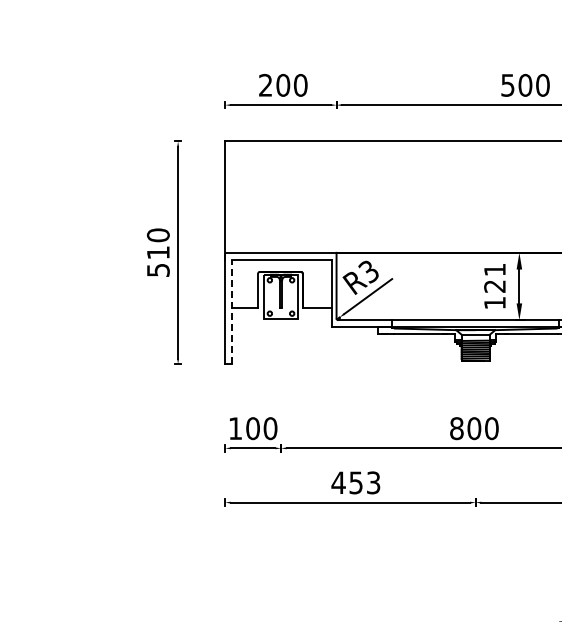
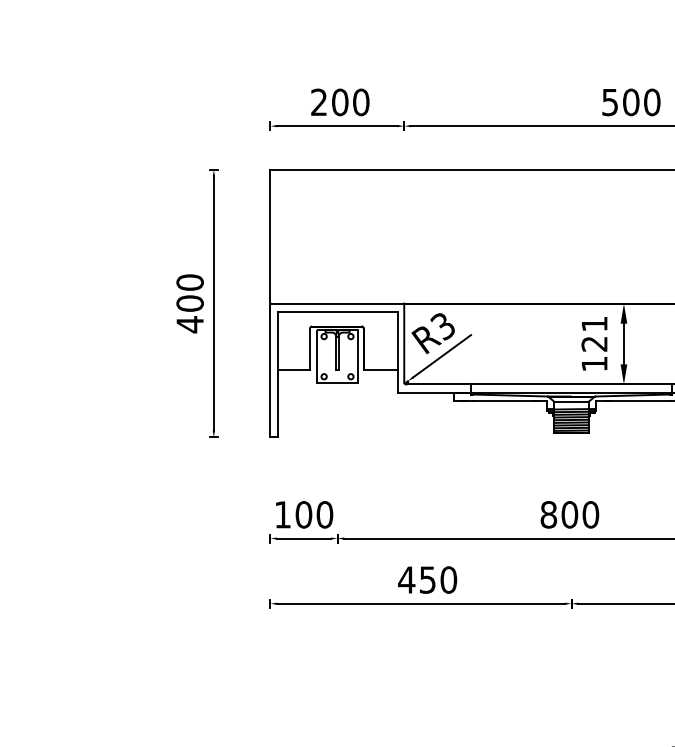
text: (157, 261) -> (189, 314), 510 -> 400
line: (231, 311) -> (278, 374), dashed -> solid
text: (373, 482) -> (448, 579), 453 -> 450

